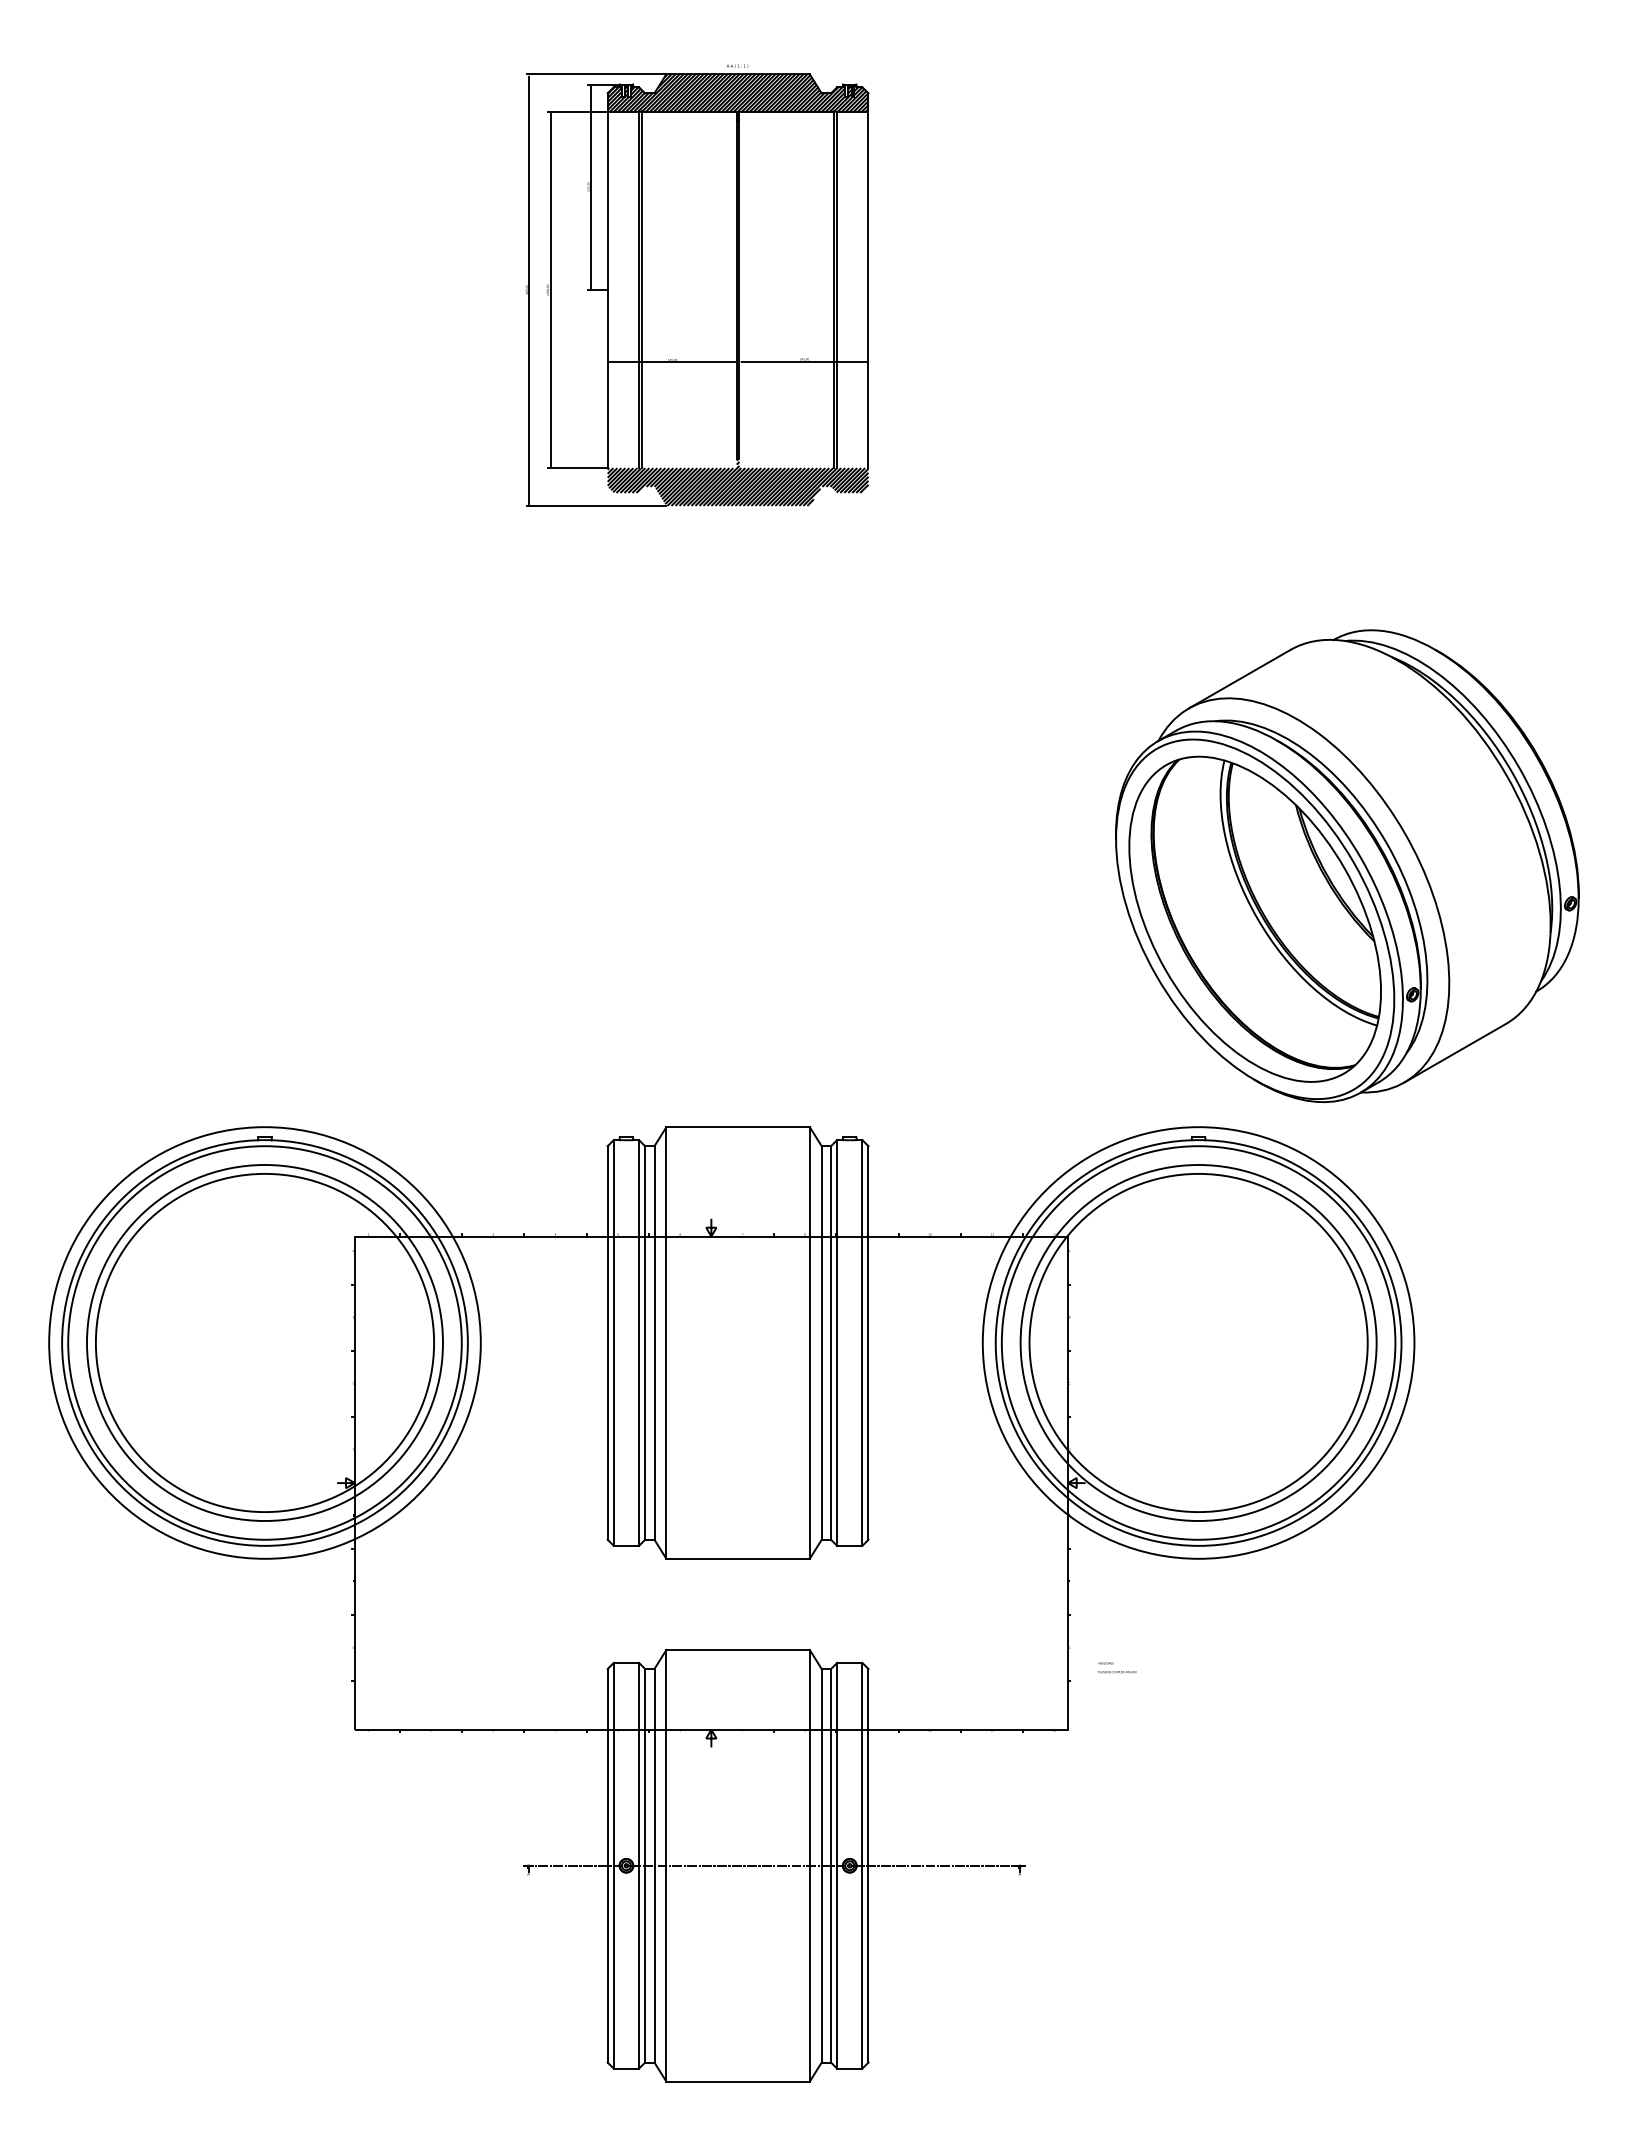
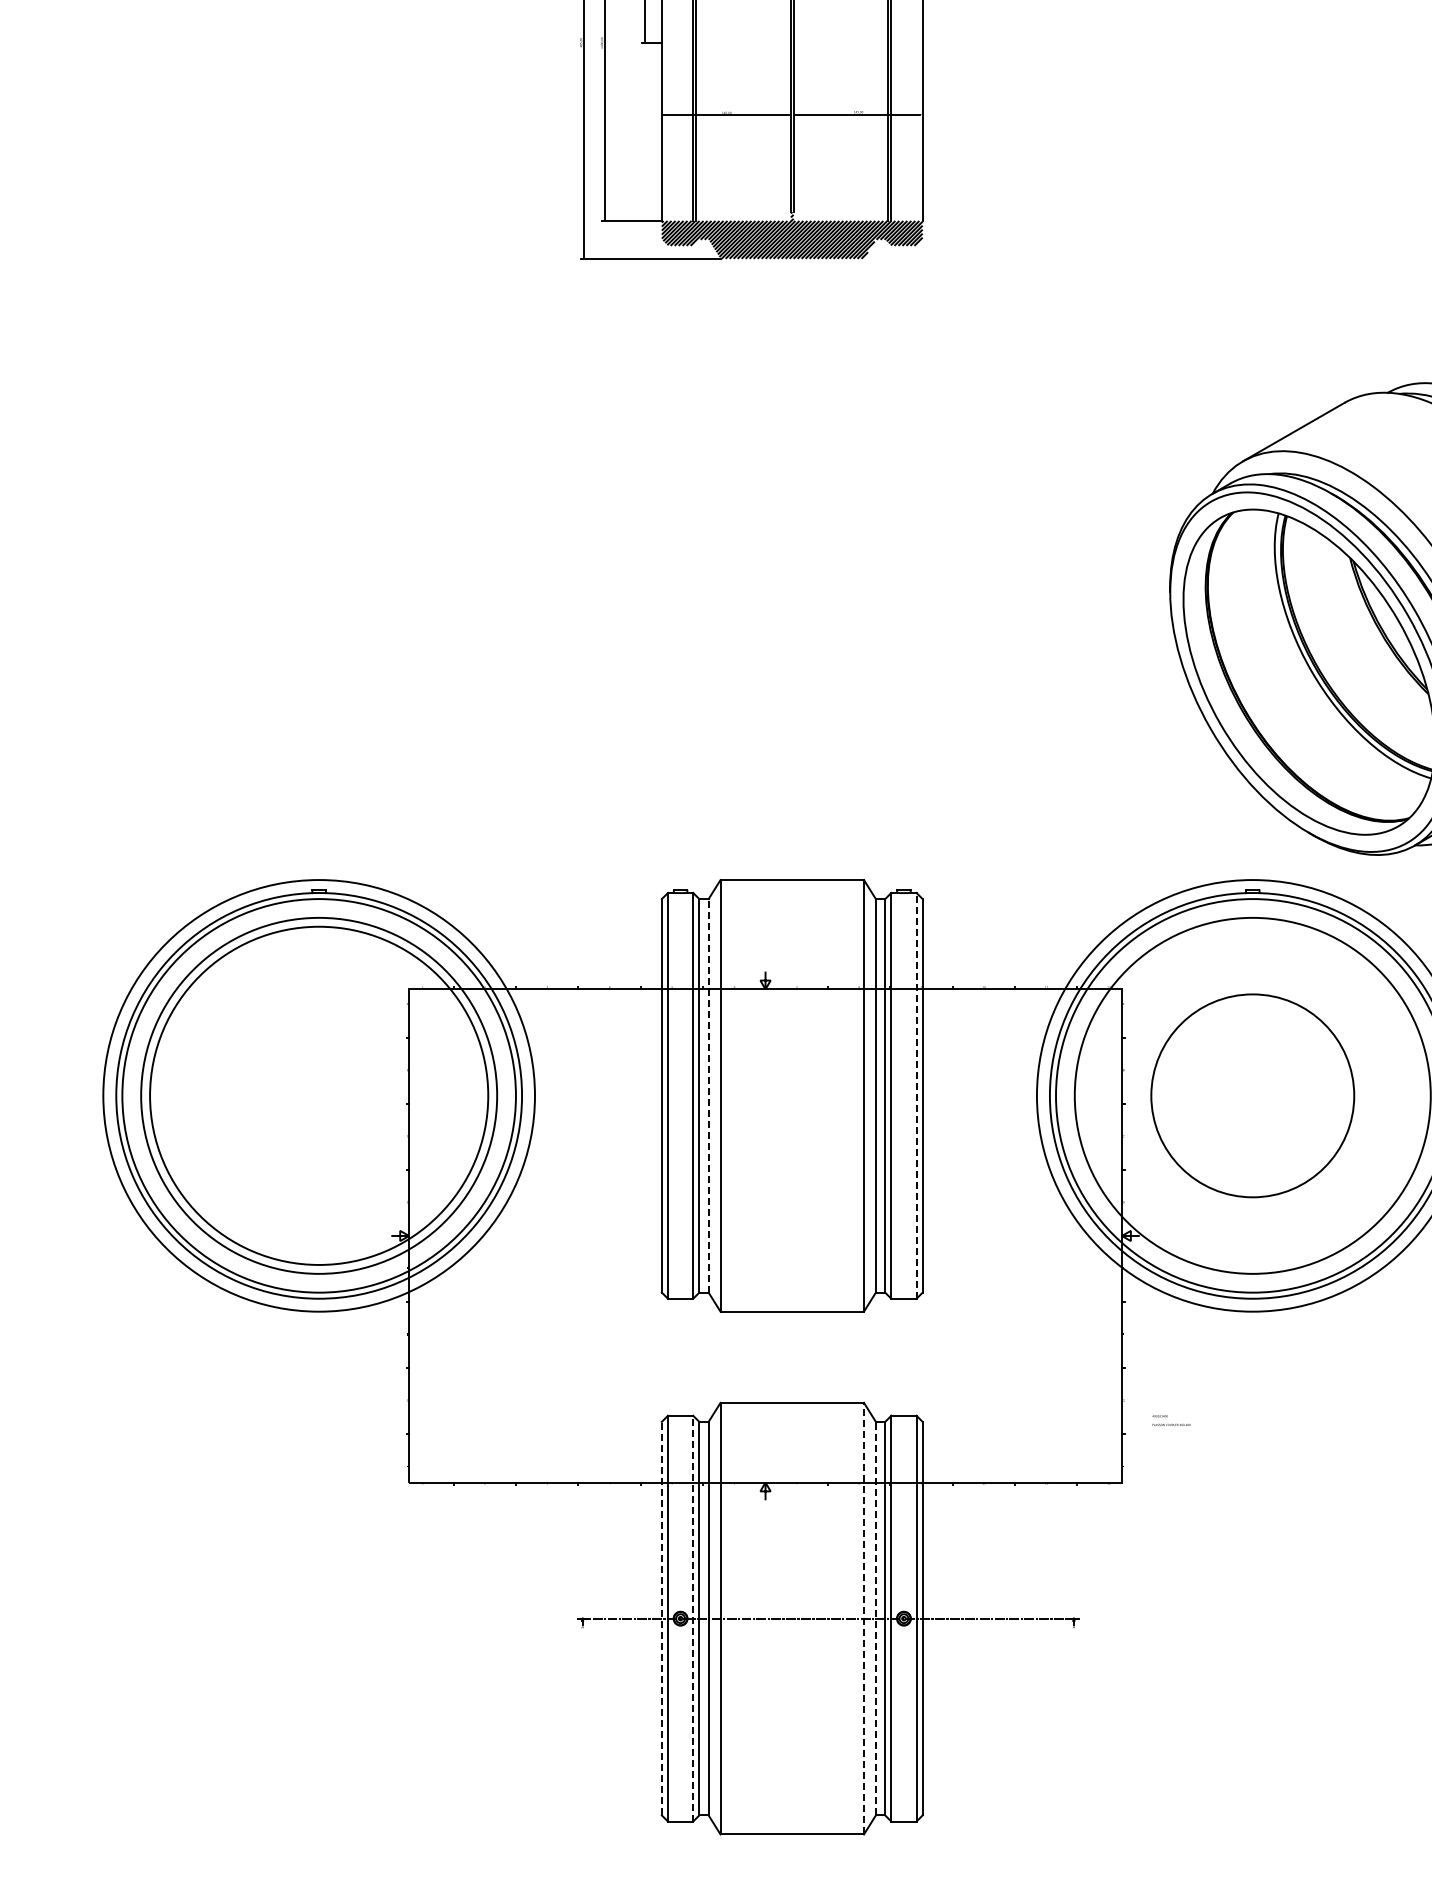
circle: (1198, 1342) -> (1252, 1095), size x0.6
line: (654, 1343) -> (708, 1096), solid -> dashed
line: (862, 1343) -> (916, 1096), solid -> dashed
line: (607, 1865) -> (661, 1618), solid -> dashed
line: (639, 1865) -> (693, 1618), solid -> dashed
line: (809, 1865) -> (863, 1618), solid -> dashed
line: (821, 1865) -> (875, 1618), solid -> dashed

